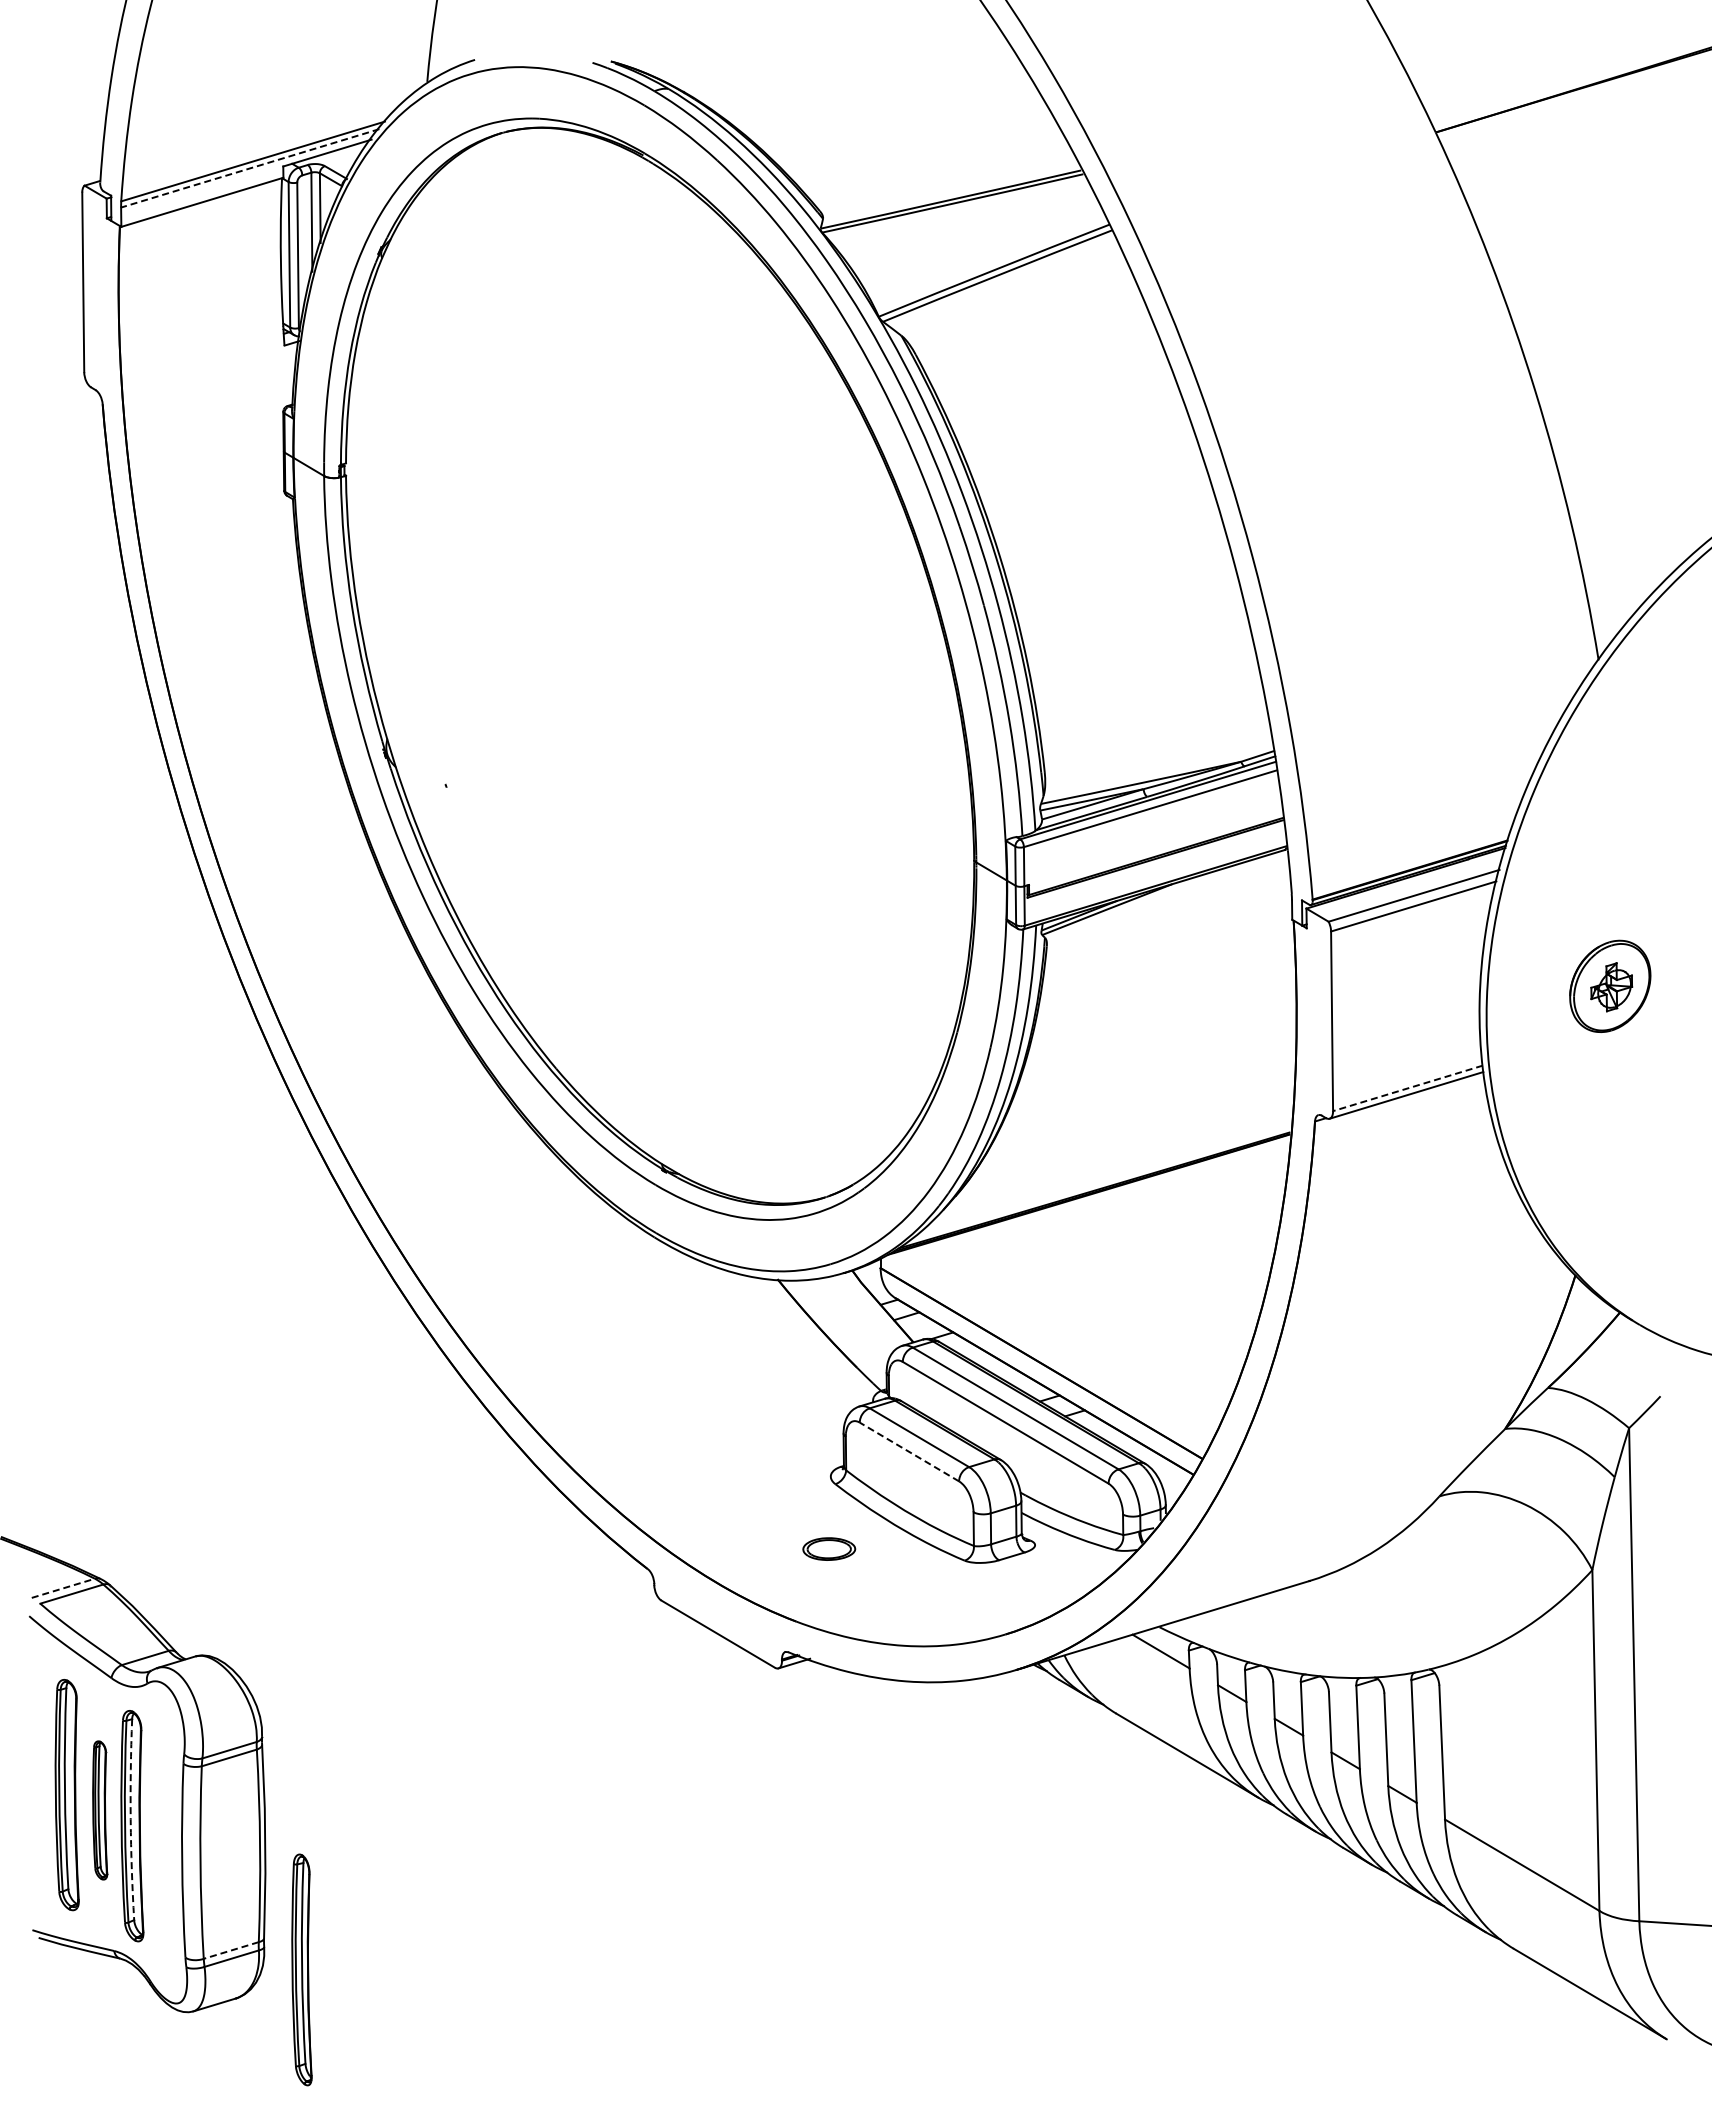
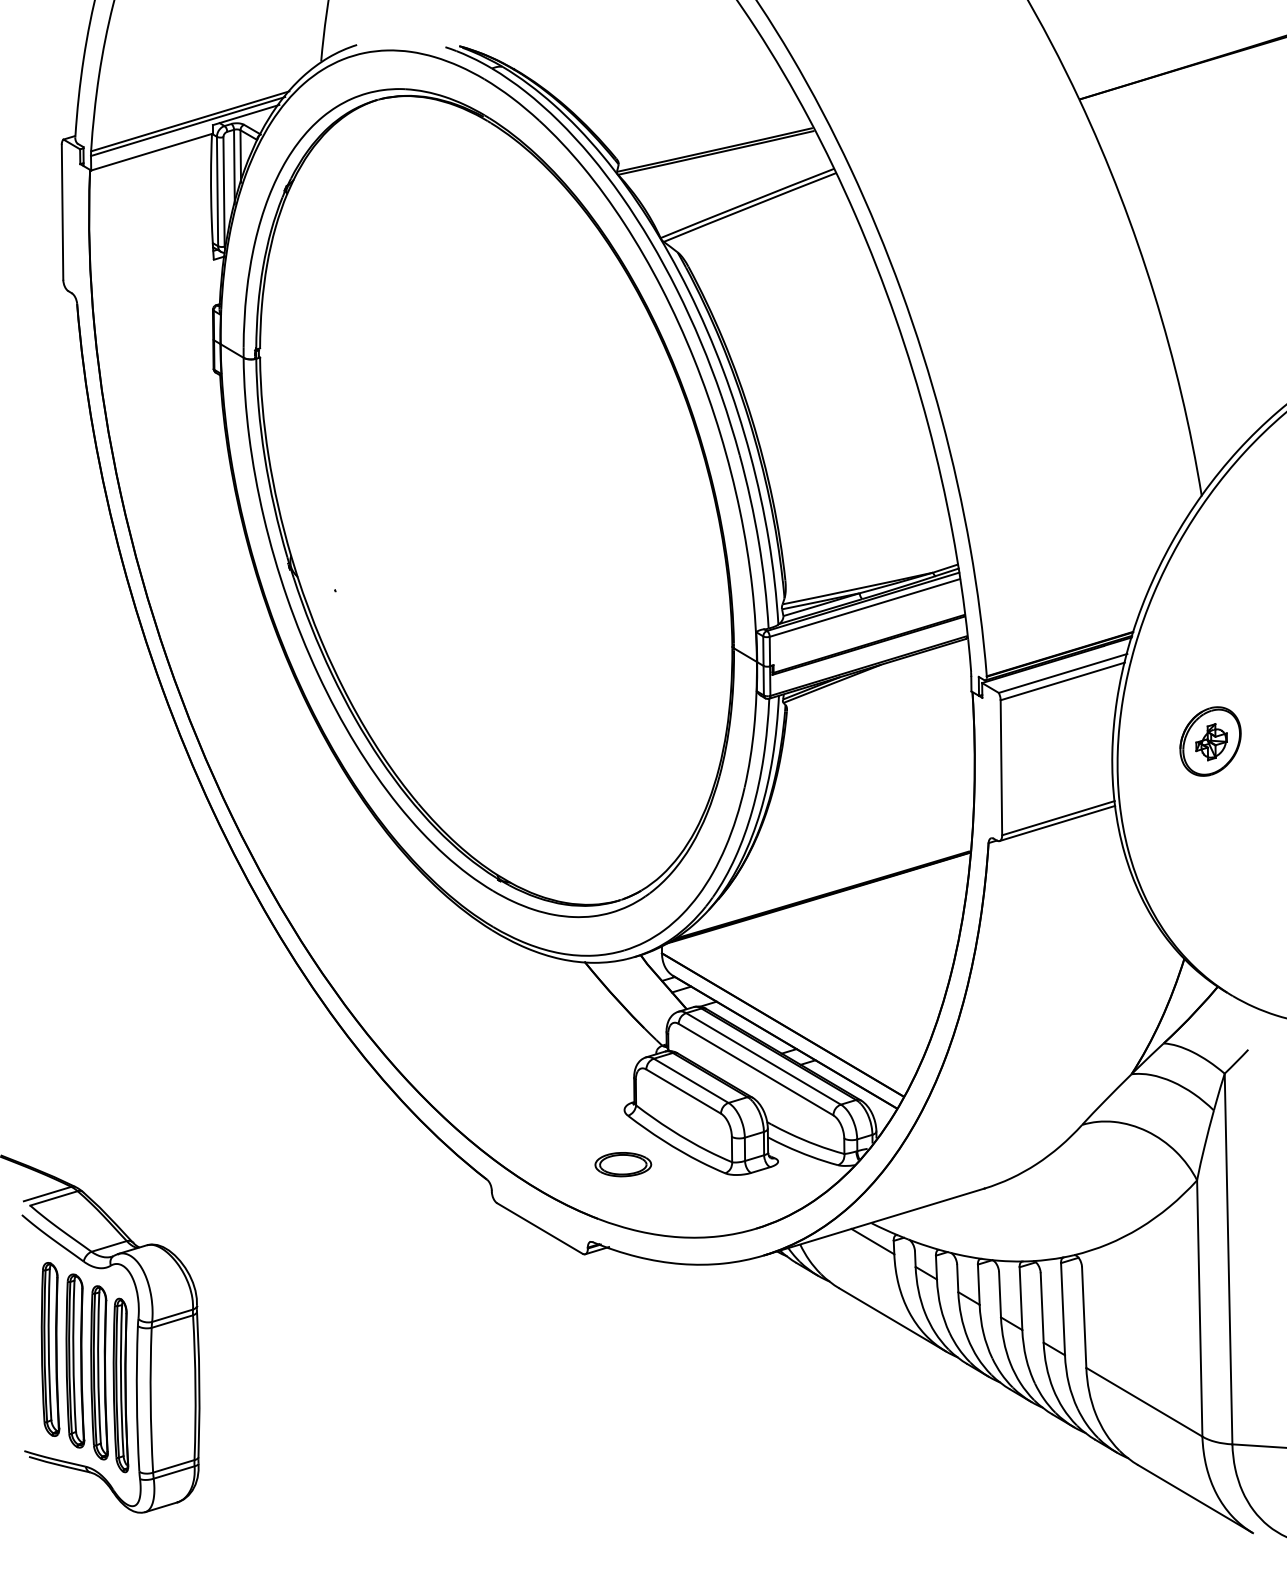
line: (250, 168) -> (188, 126), dashed -> solid
line: (1407, 1088) -> (1058, 818), dashed -> solid
line: (909, 1452) -> (683, 1091), dashed -> solid
part: (829, 1548) -> (623, 1164), size x1.43
line: (63, 1588) -> (47, 1194), dashed -> solid
part: (99, 1810) -> (74, 1361), size x1.67
arc: (130, 1819) -> (98, 1367), dashed -> solid
line: (231, 1950) -> (174, 1466), dashed -> solid
part: (301, 1969) -> (120, 1385), moved

